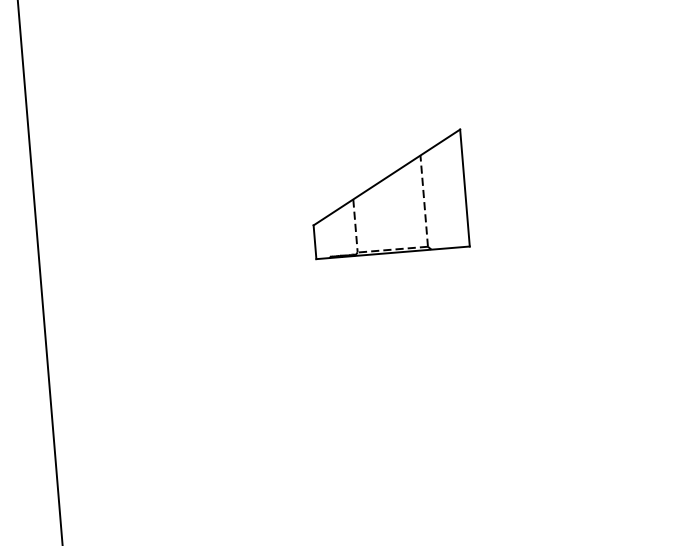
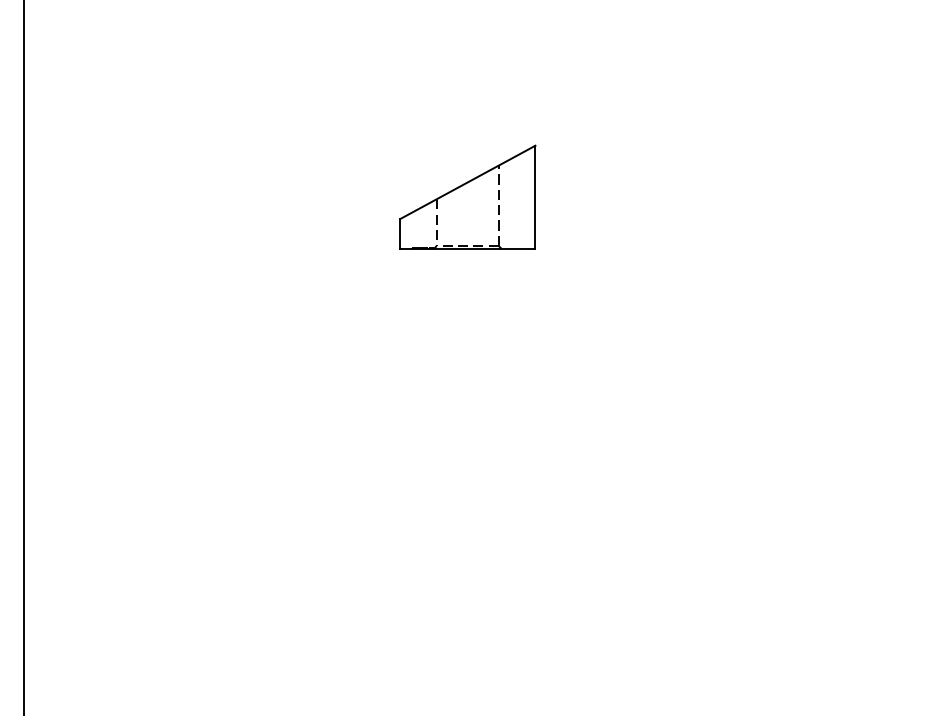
part: (388, 193) -> (467, 196), size x0.7

